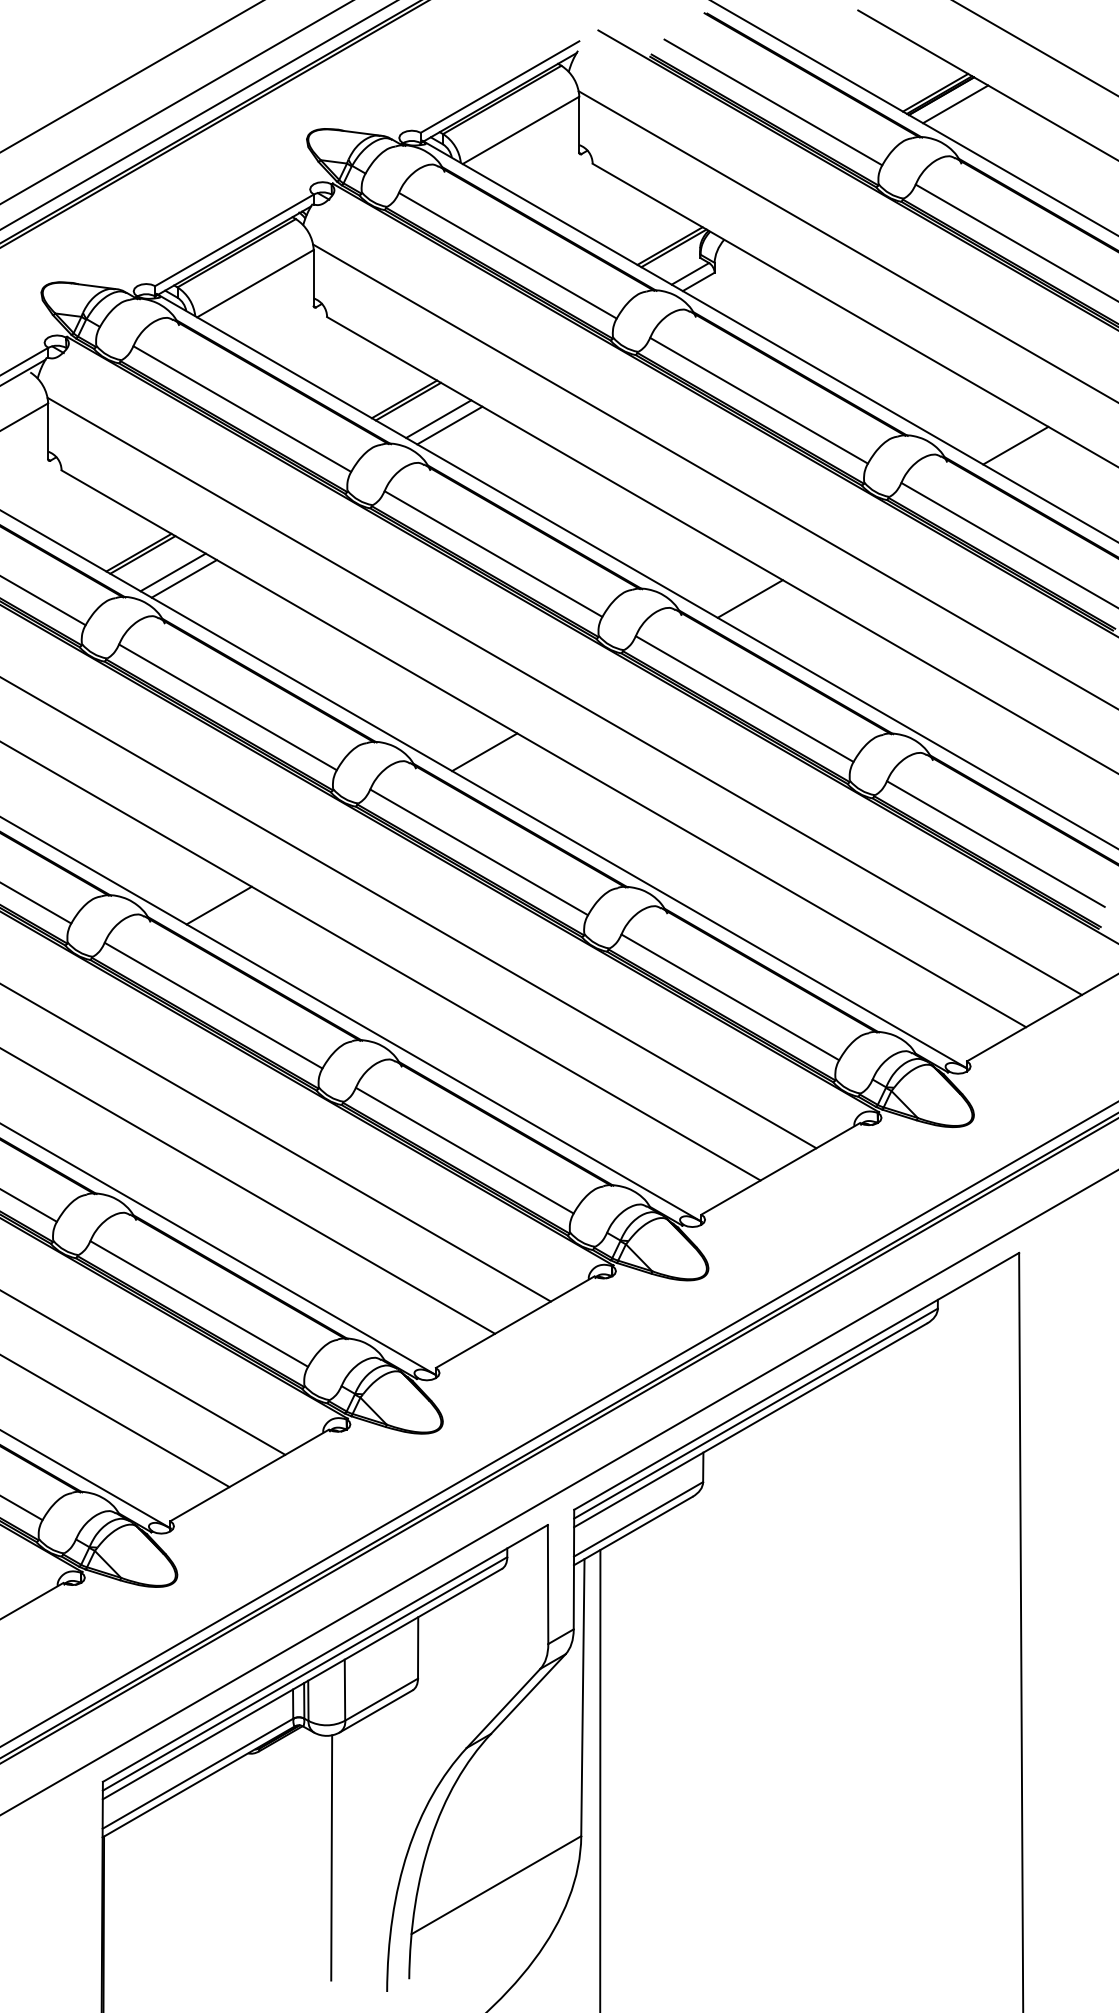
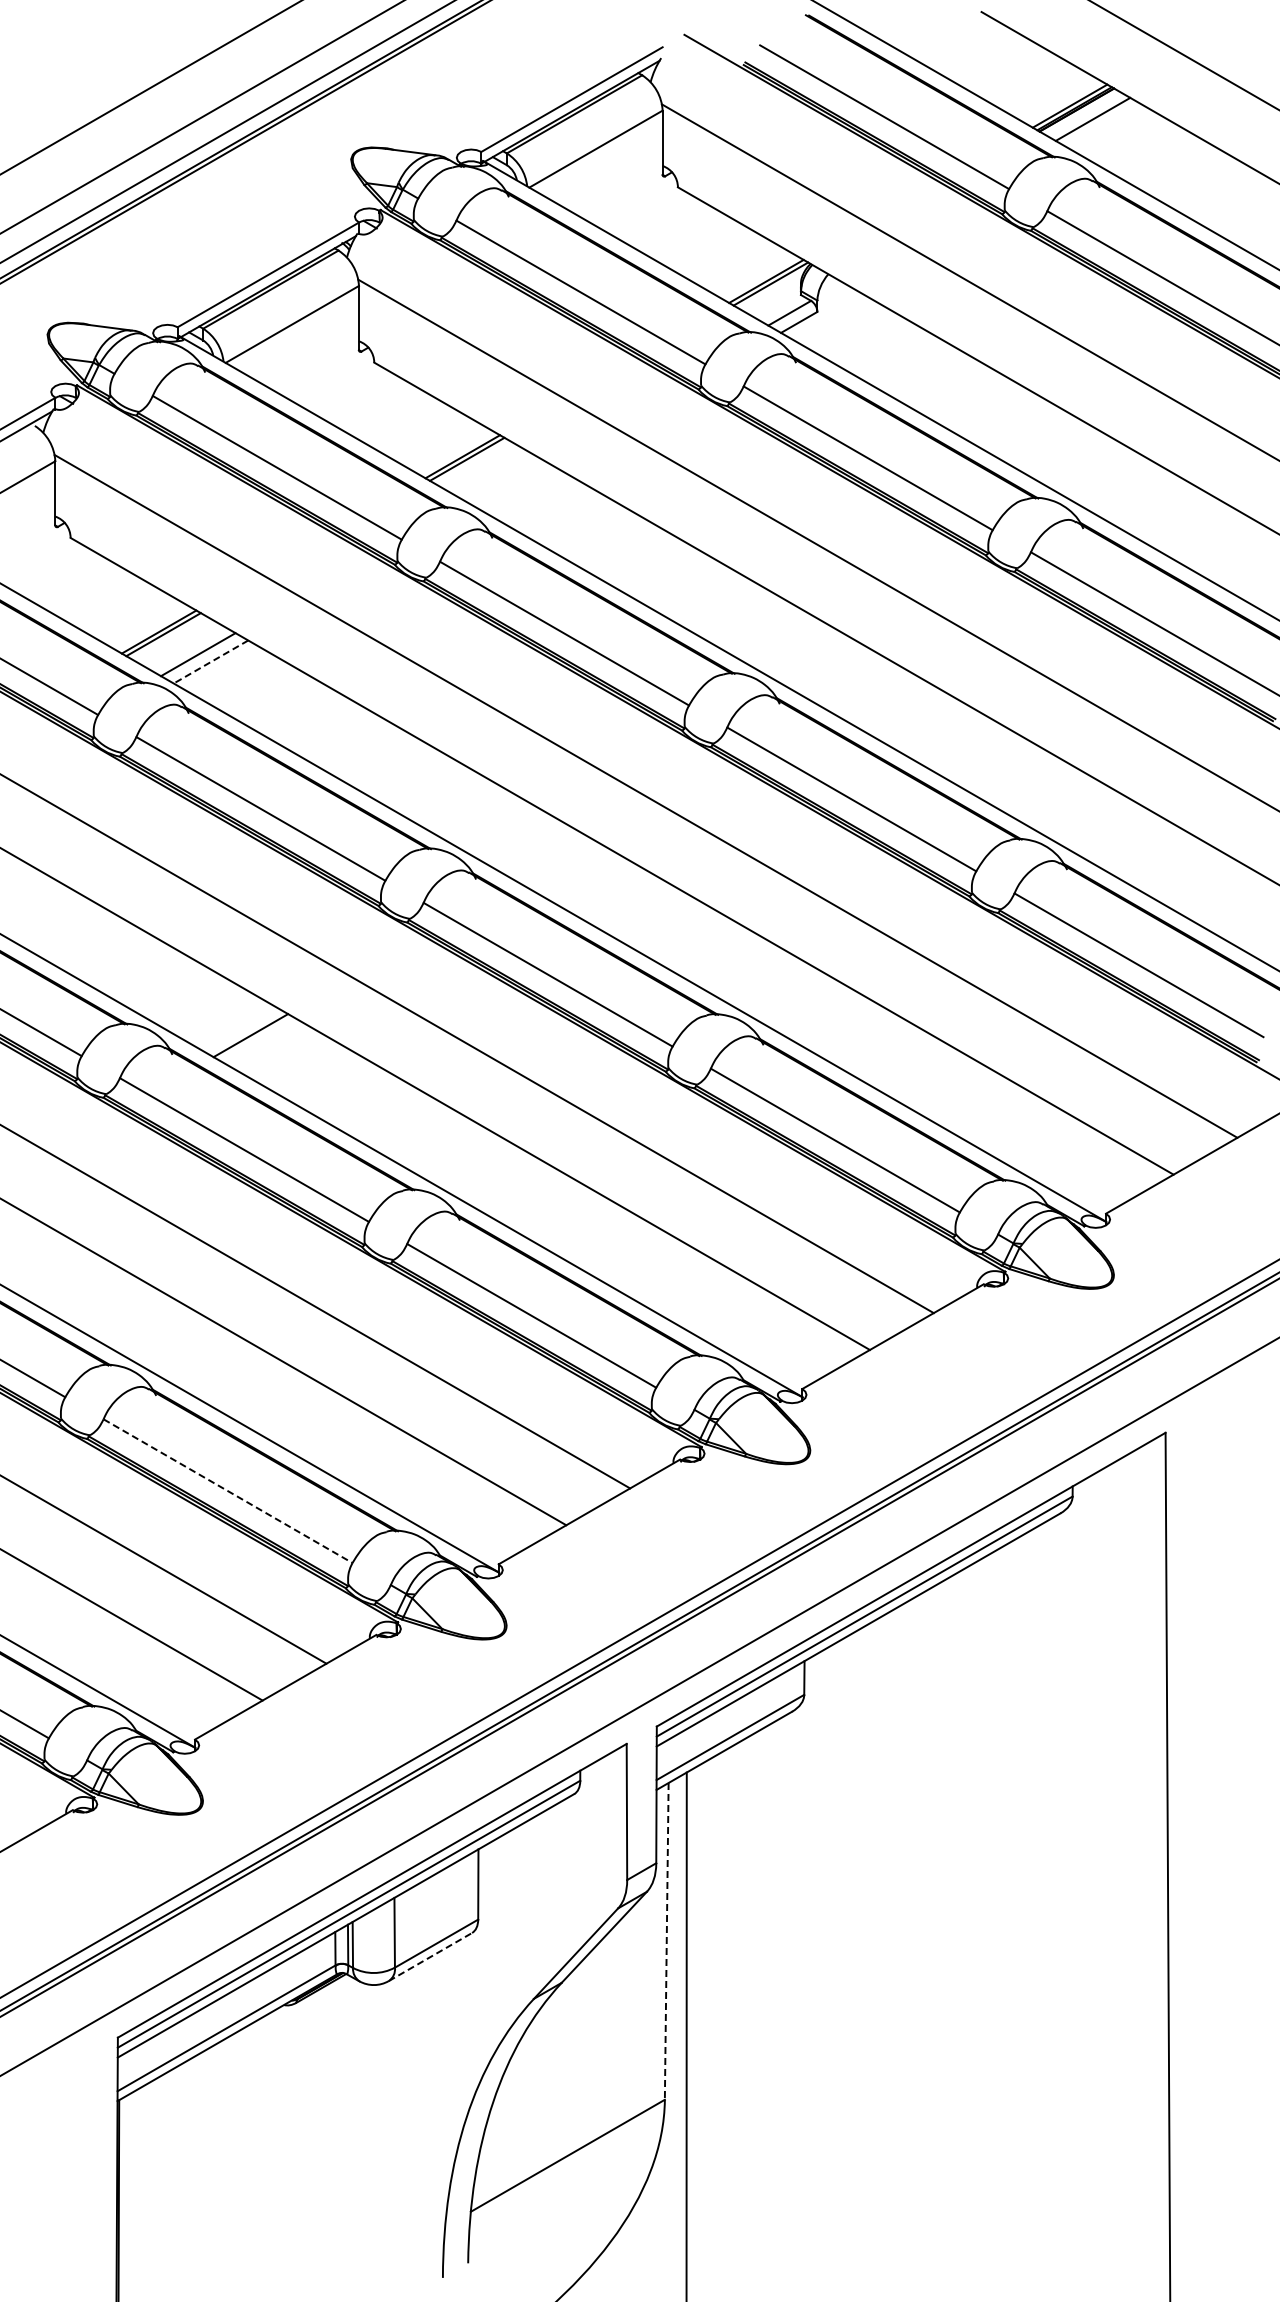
line: (438, 418) -> (501, 478), removed
line: (449, 425) -> (514, 486), removed
line: (1015, 445) -> (1161, 509), removed
line: (183, 579) -> (210, 662), solid -> dashed
line: (749, 598) -> (857, 684), removed
line: (484, 751) -> (554, 859), removed
line: (199, 1304) -> (228, 1491), solid -> dashed
line: (582, 1697) -> (666, 1941), solid -> dashed
line: (376, 1710) -> (430, 1956), solid -> dashed
line: (331, 1857) -> (379, 2124), removed

